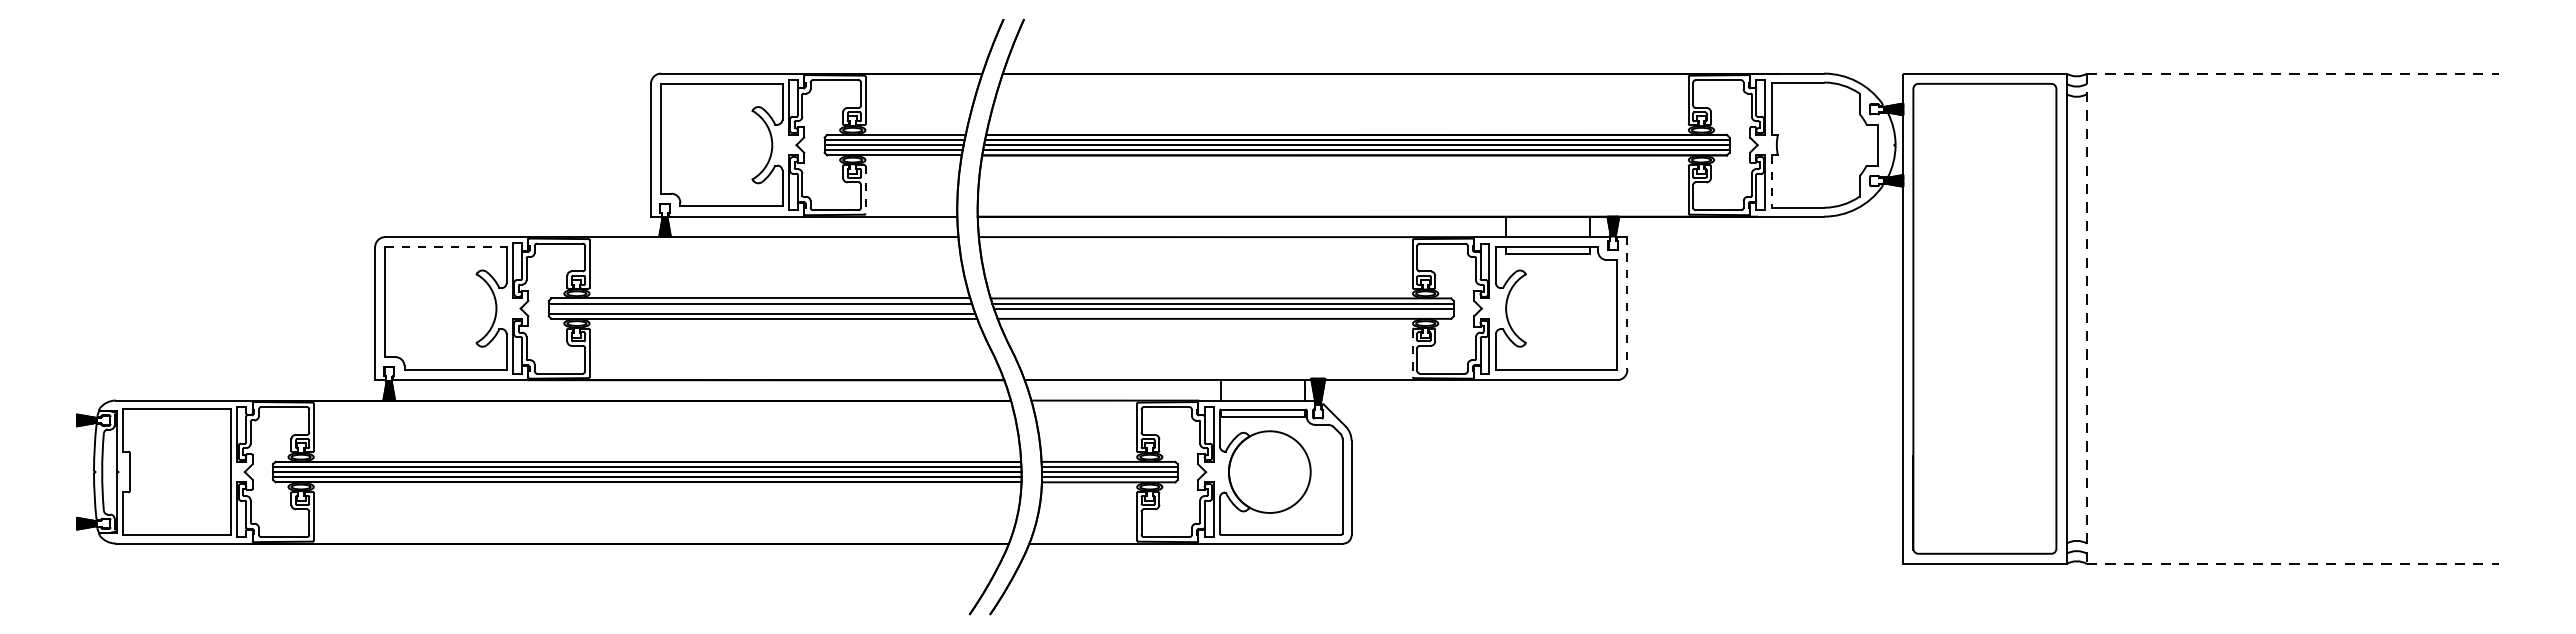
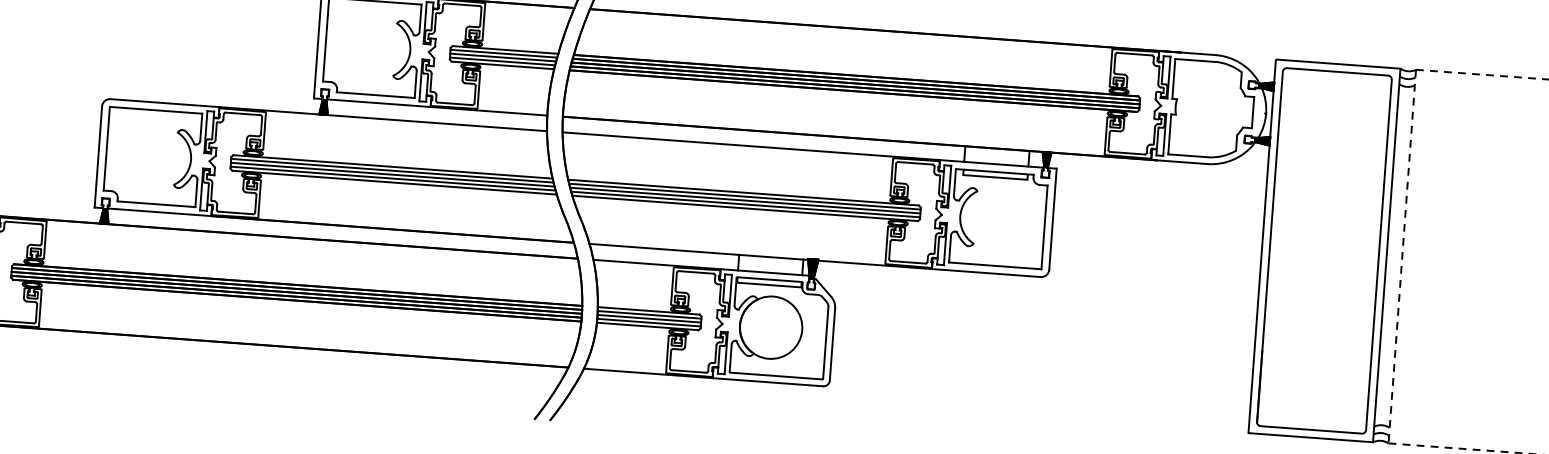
line: (1771, 182) -> (1169, 135), dashed -> solid
line: (865, 189) -> (478, 89), dashed -> solid
line: (446, 247) -> (156, 110), dashed -> solid
line: (1627, 304) -> (1052, 219), dashed -> solid
line: (760, 308) -> (392, 174), added
line: (1224, 313) -> (745, 204), added
line: (1412, 353) -> (886, 245), dashed -> solid

